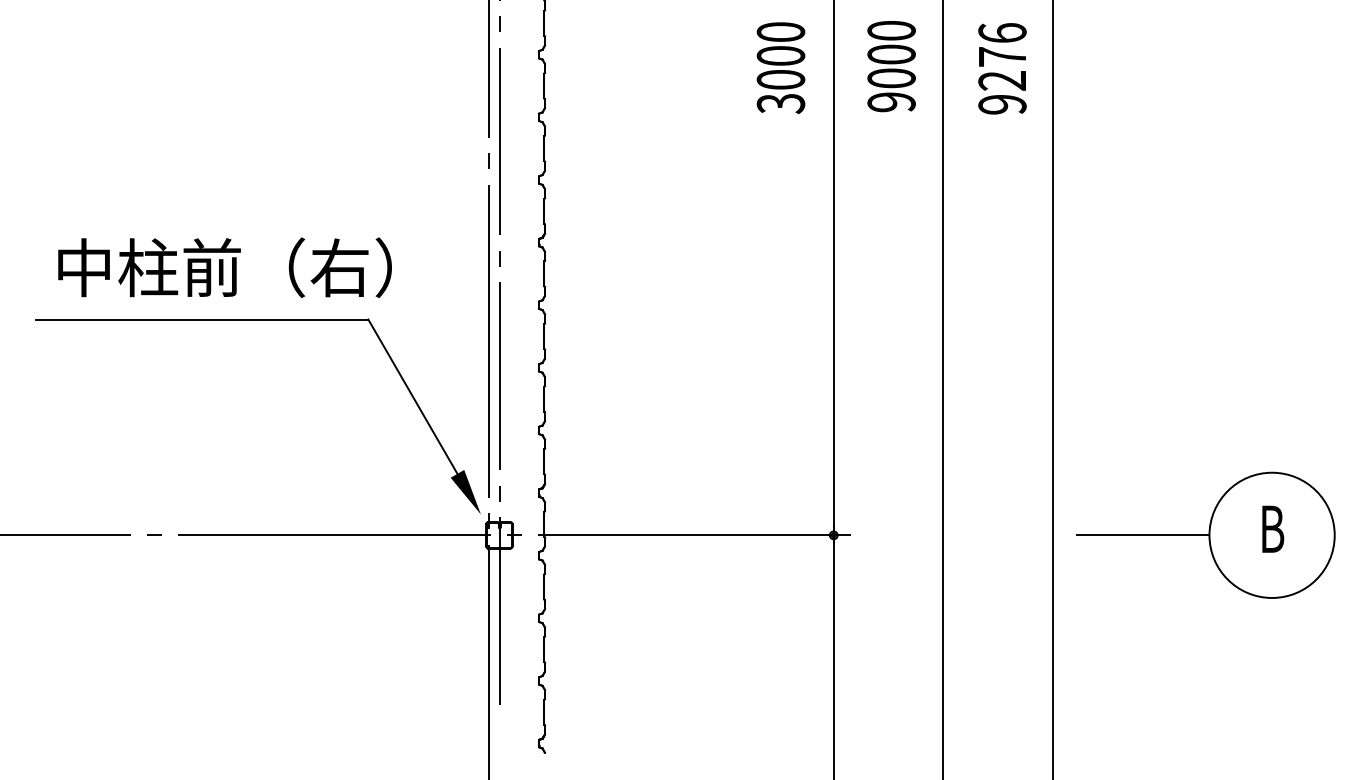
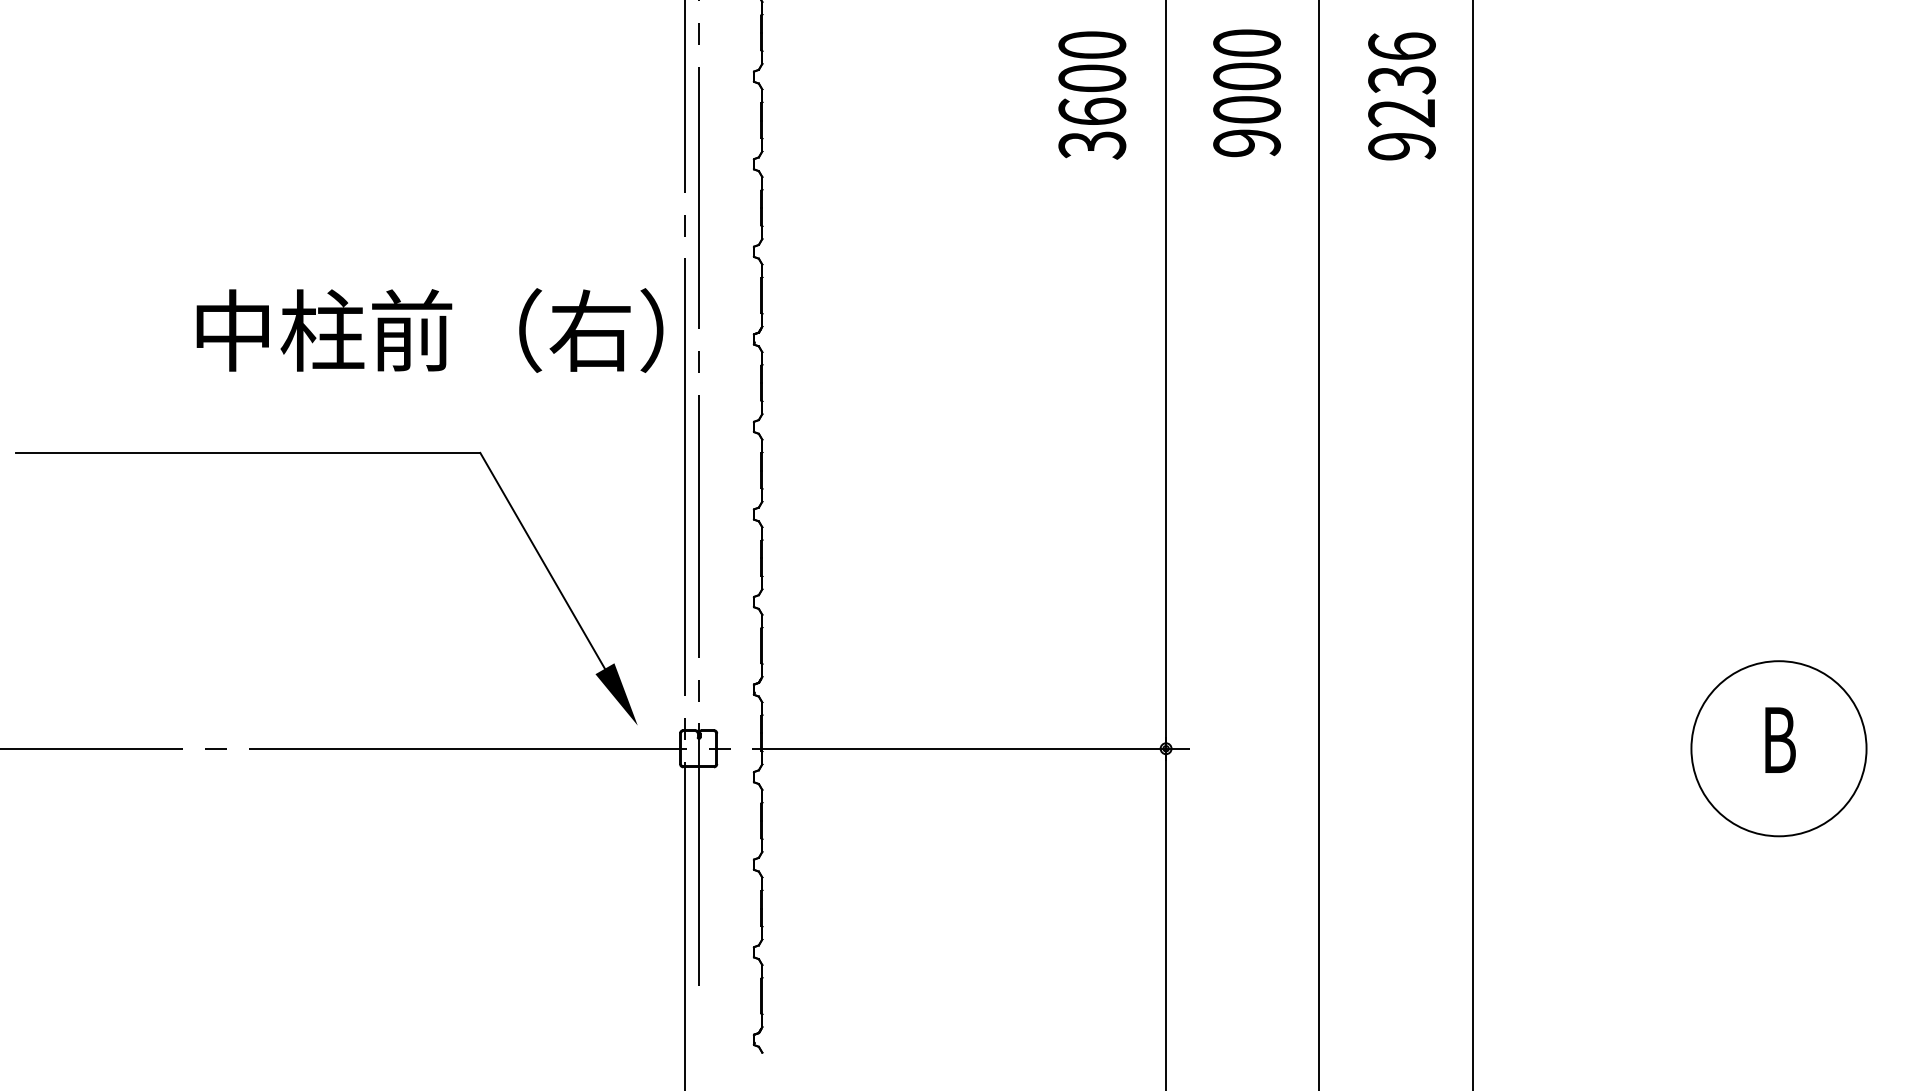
text: (1002, 57) -> (1401, 80), 9276 -> 9236
text: (781, 79) -> (1092, 111), 3000 -> 3600
text: (224, 267) -> (429, 330), moved
part: (258, 319) -> (326, 453), moved
line: (1143, 535) -> (1598, 748), removed

